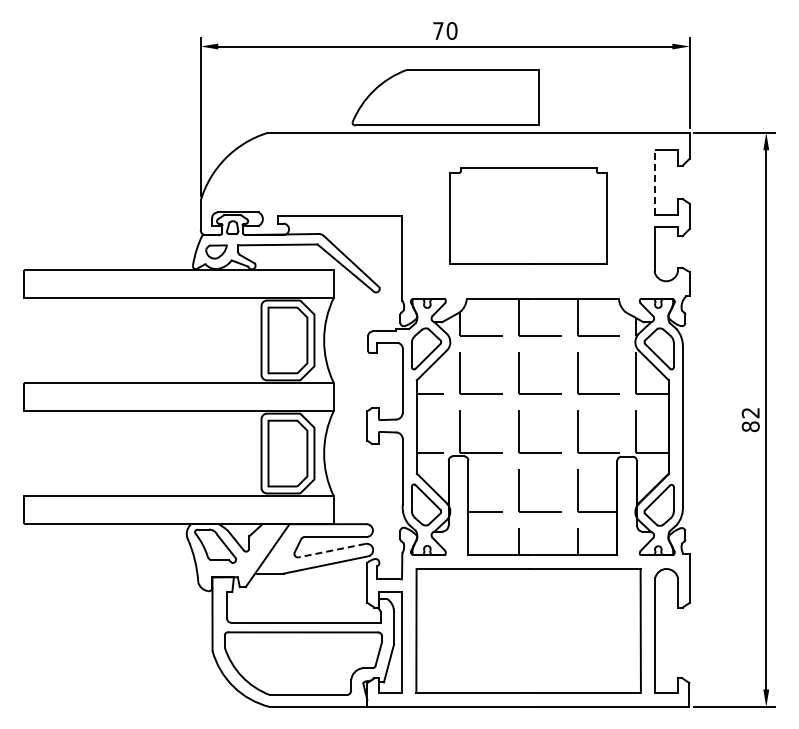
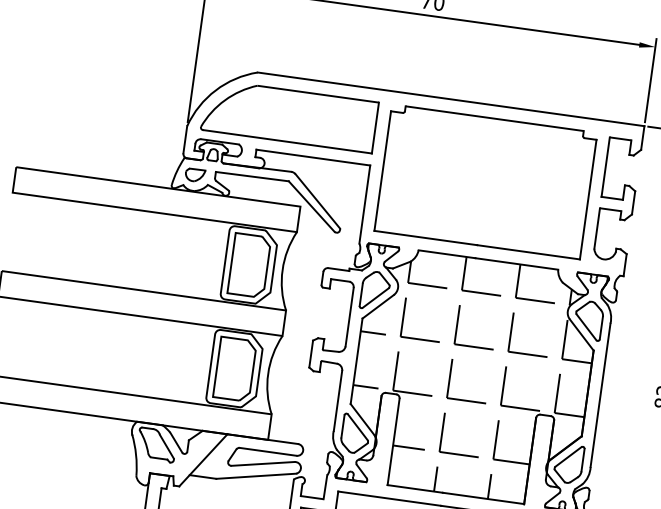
part: (445, 97) -> (289, 115), moved
line: (654, 181) -> (605, 166), dashed -> solid
part: (528, 215) -> (485, 181), size x1.43
line: (331, 550) -> (262, 463), dashed -> solid

